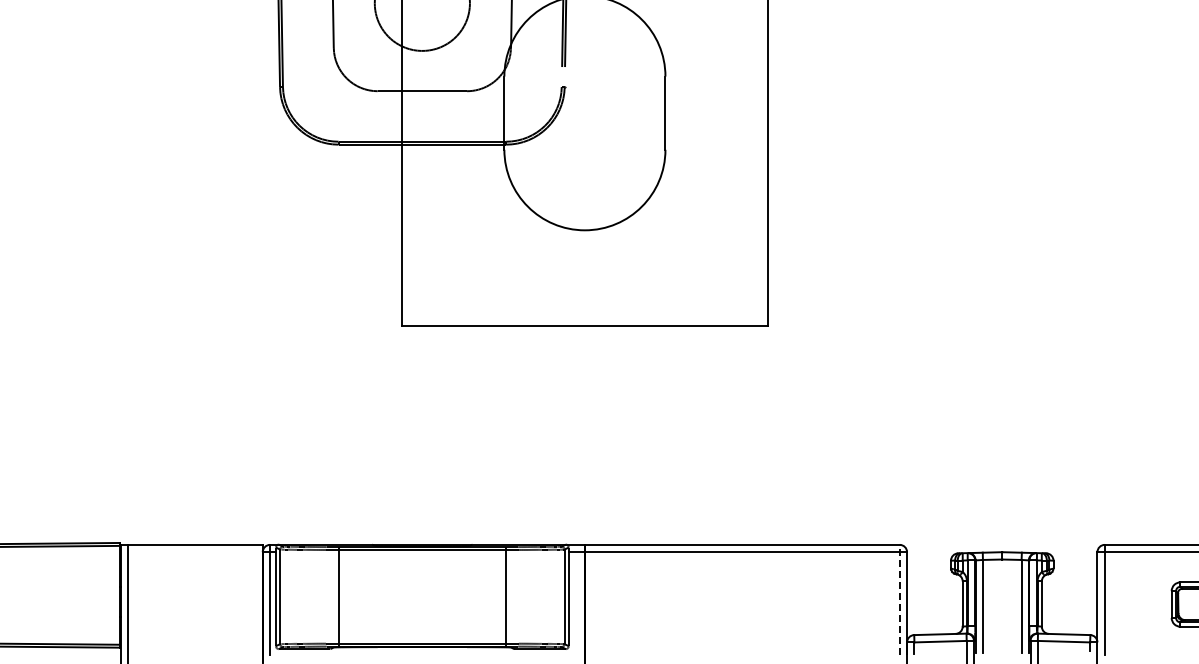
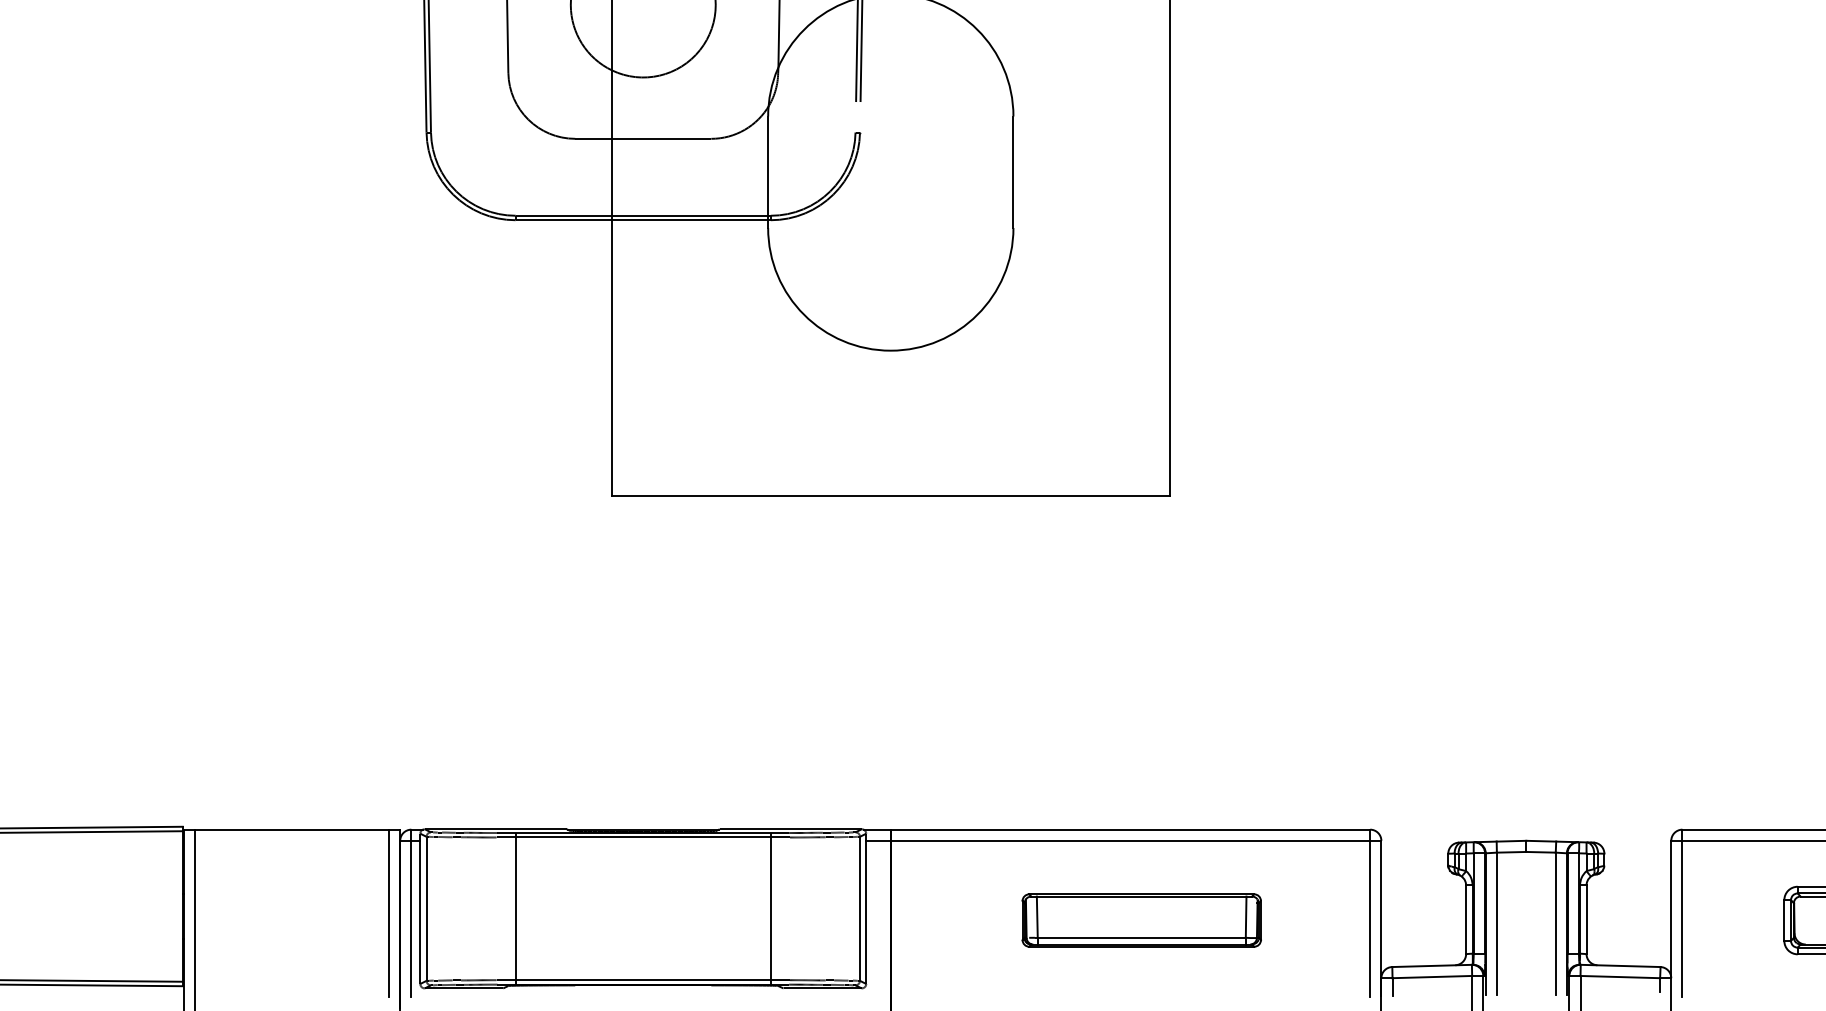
line: (255, 599) -> (389, 912), added
line: (899, 599) -> (1369, 912), dashed -> solid
part: (749, 604) -> (1141, 920), added

